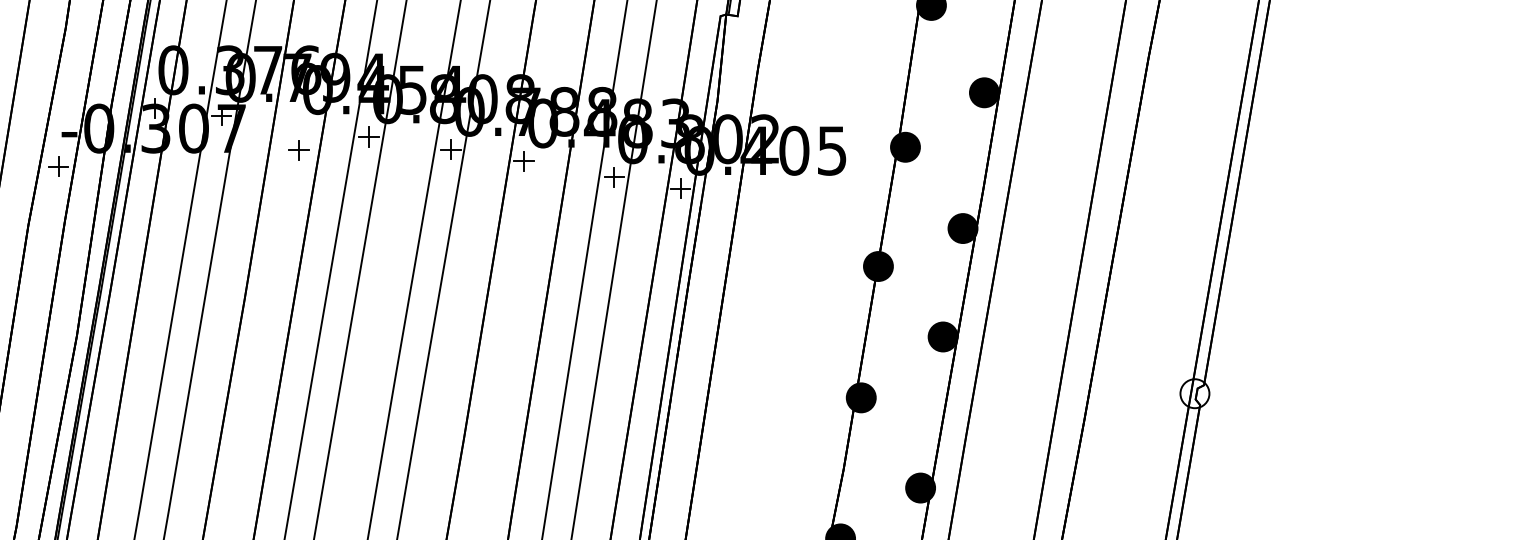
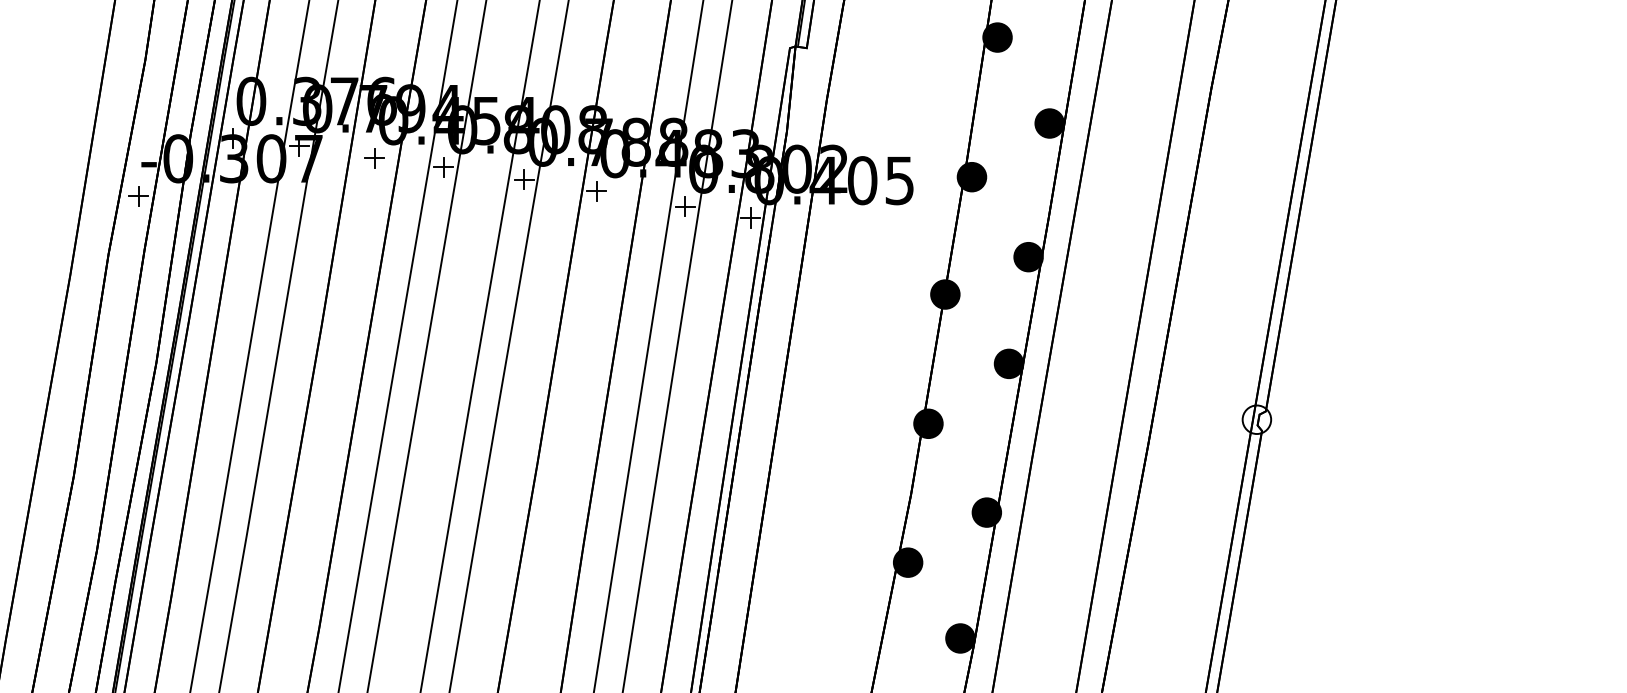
part: (298, 150) -> (374, 158), moved

